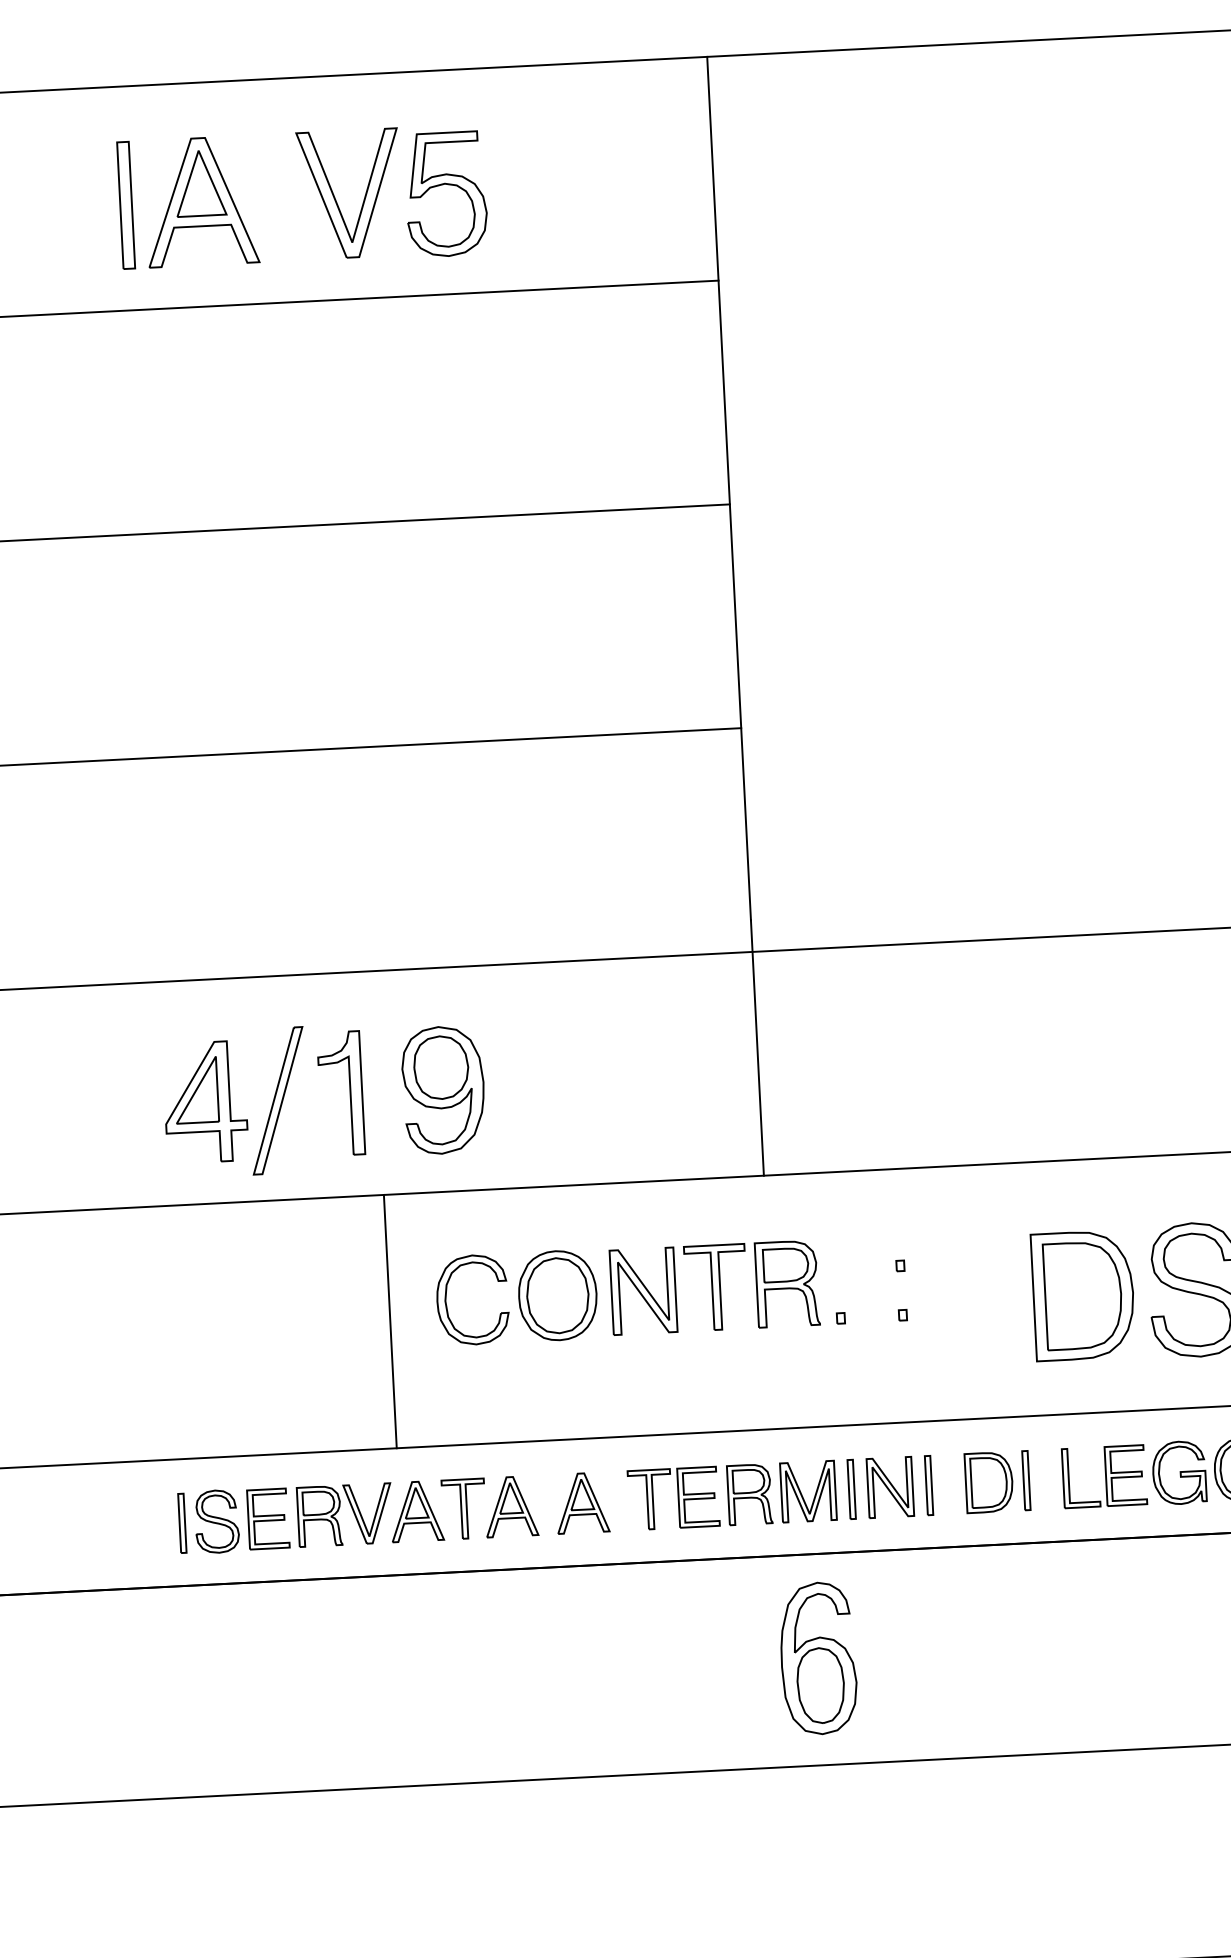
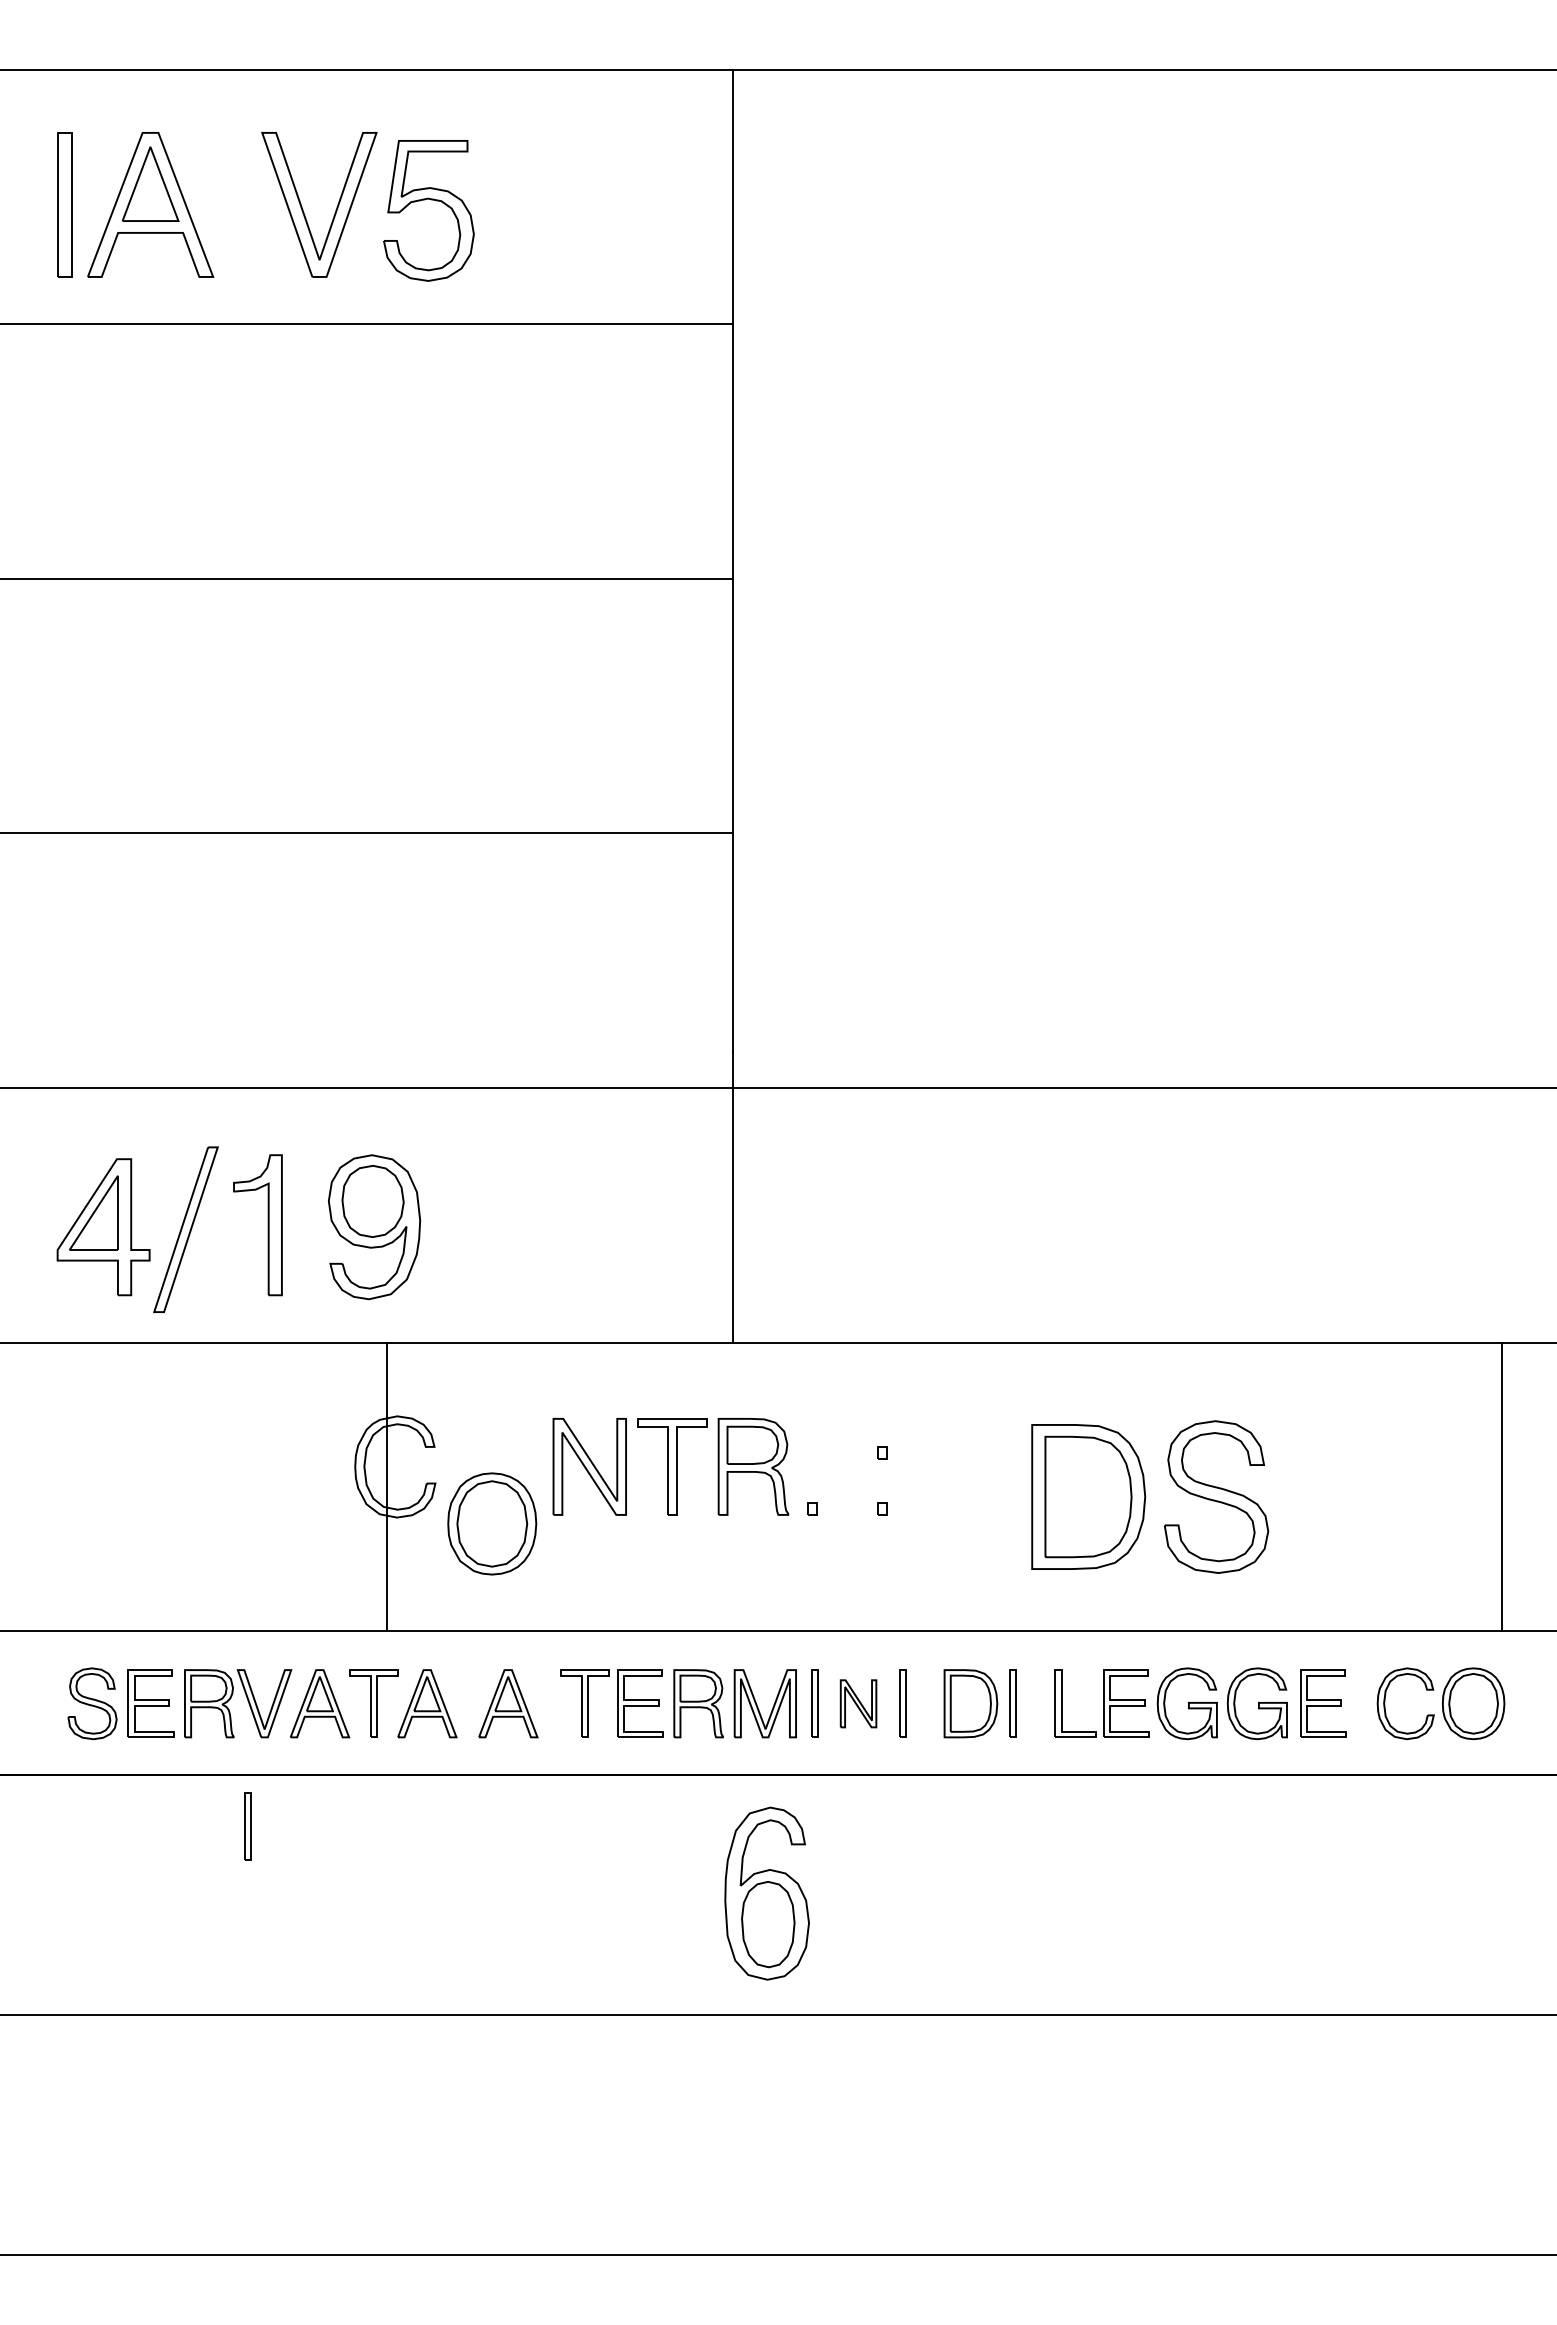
part: (558, 1295) -> (492, 1523), moved
line: (390, 1321) -> (386, 1486), moved
part: (890, 1487) -> (858, 1703), size x0.7
part: (181, 1523) -> (247, 1826), moved

